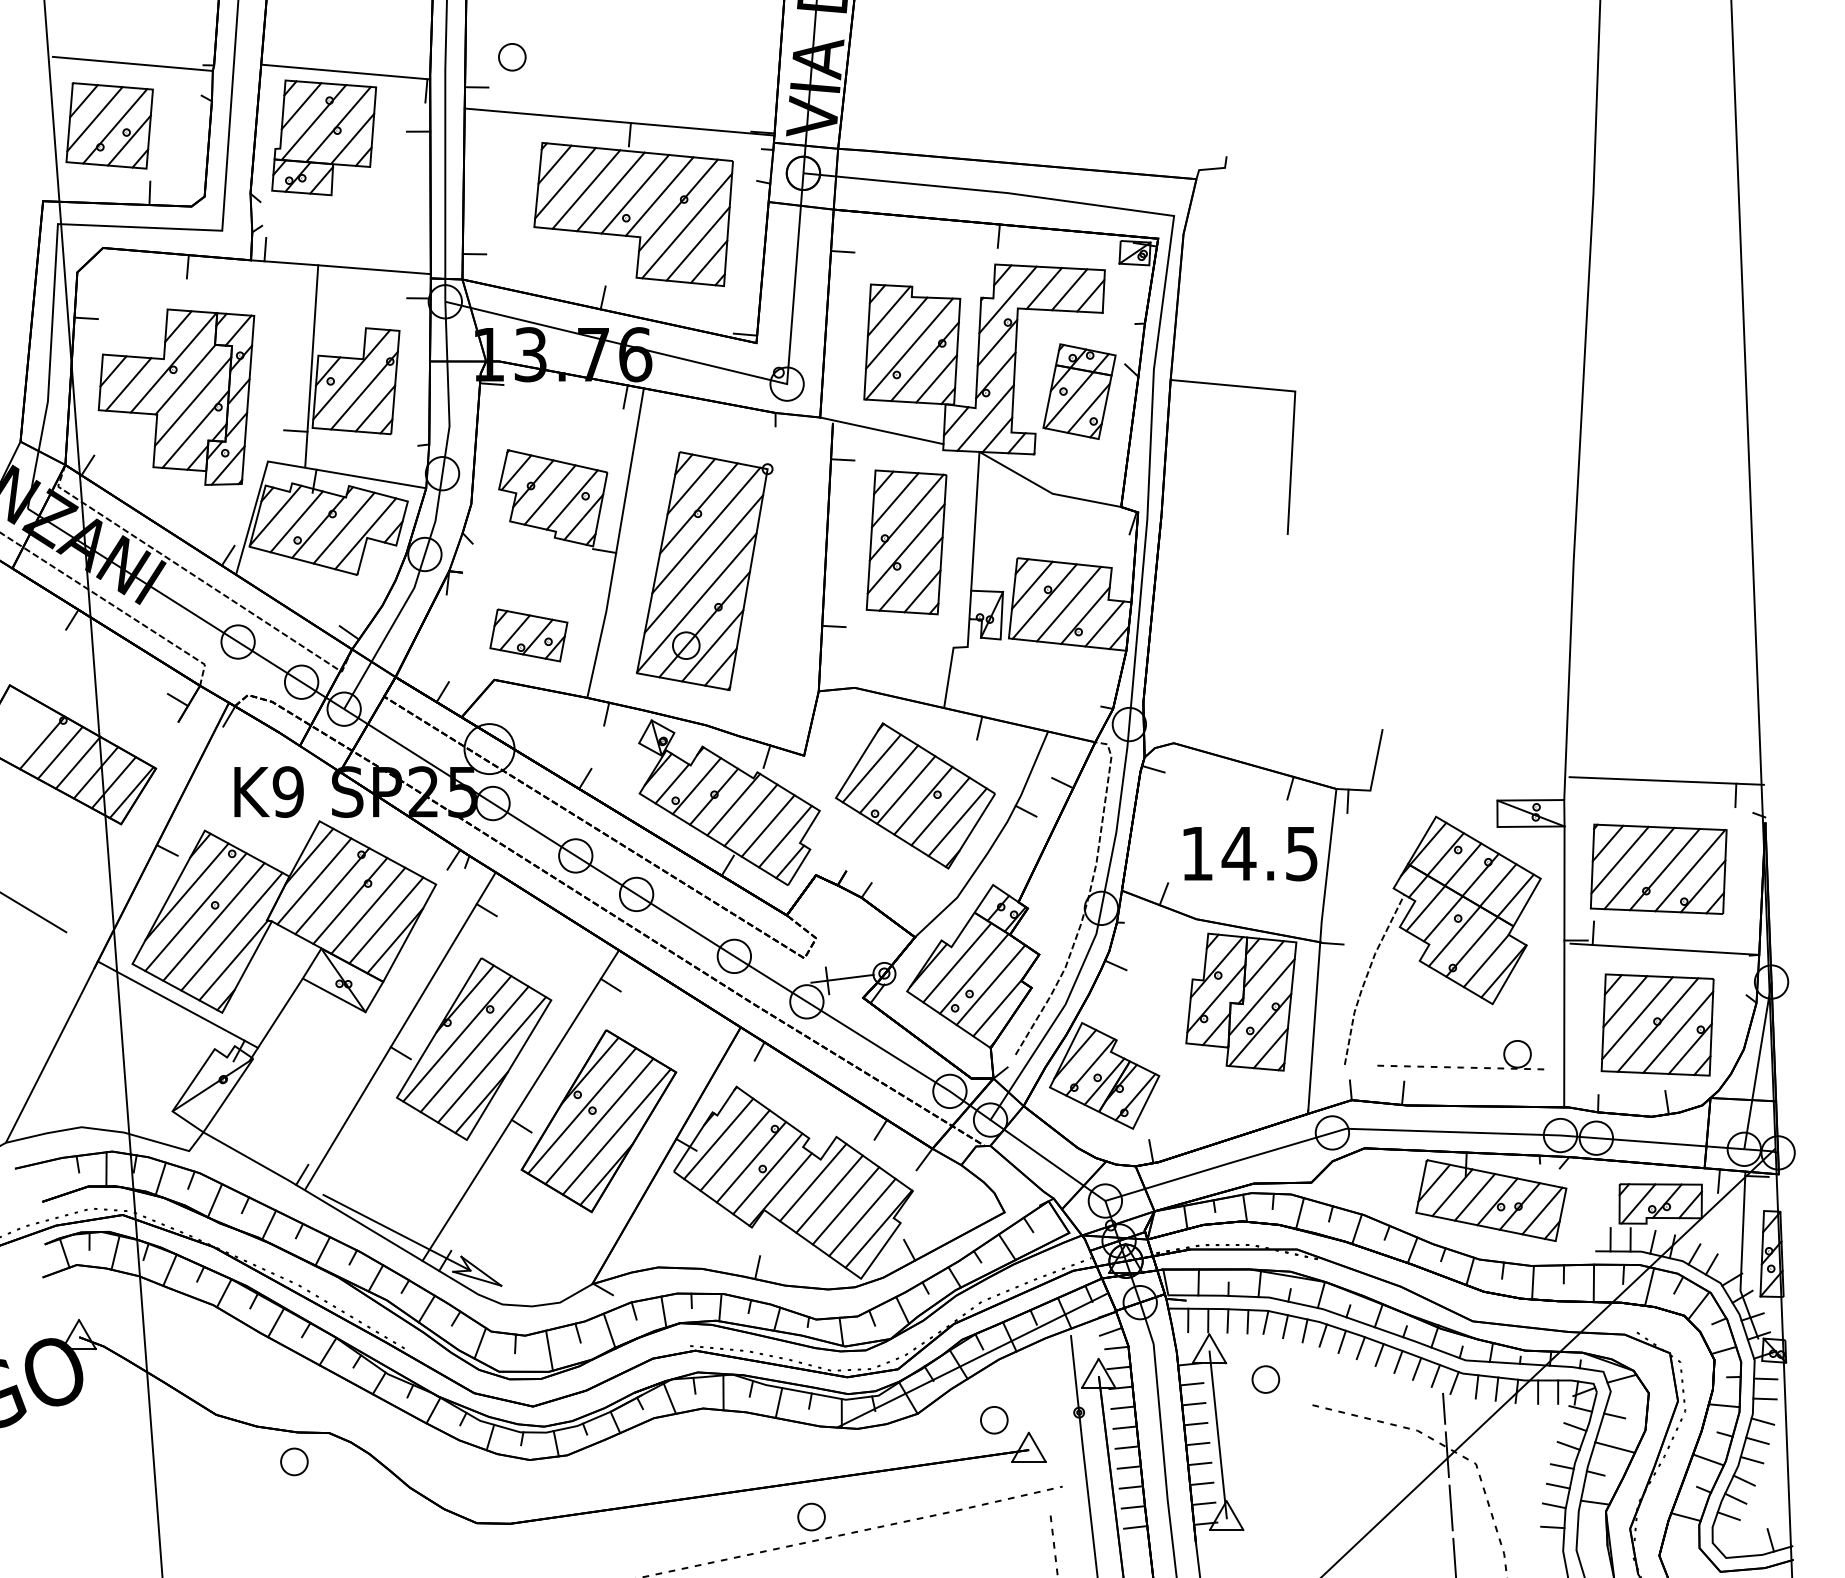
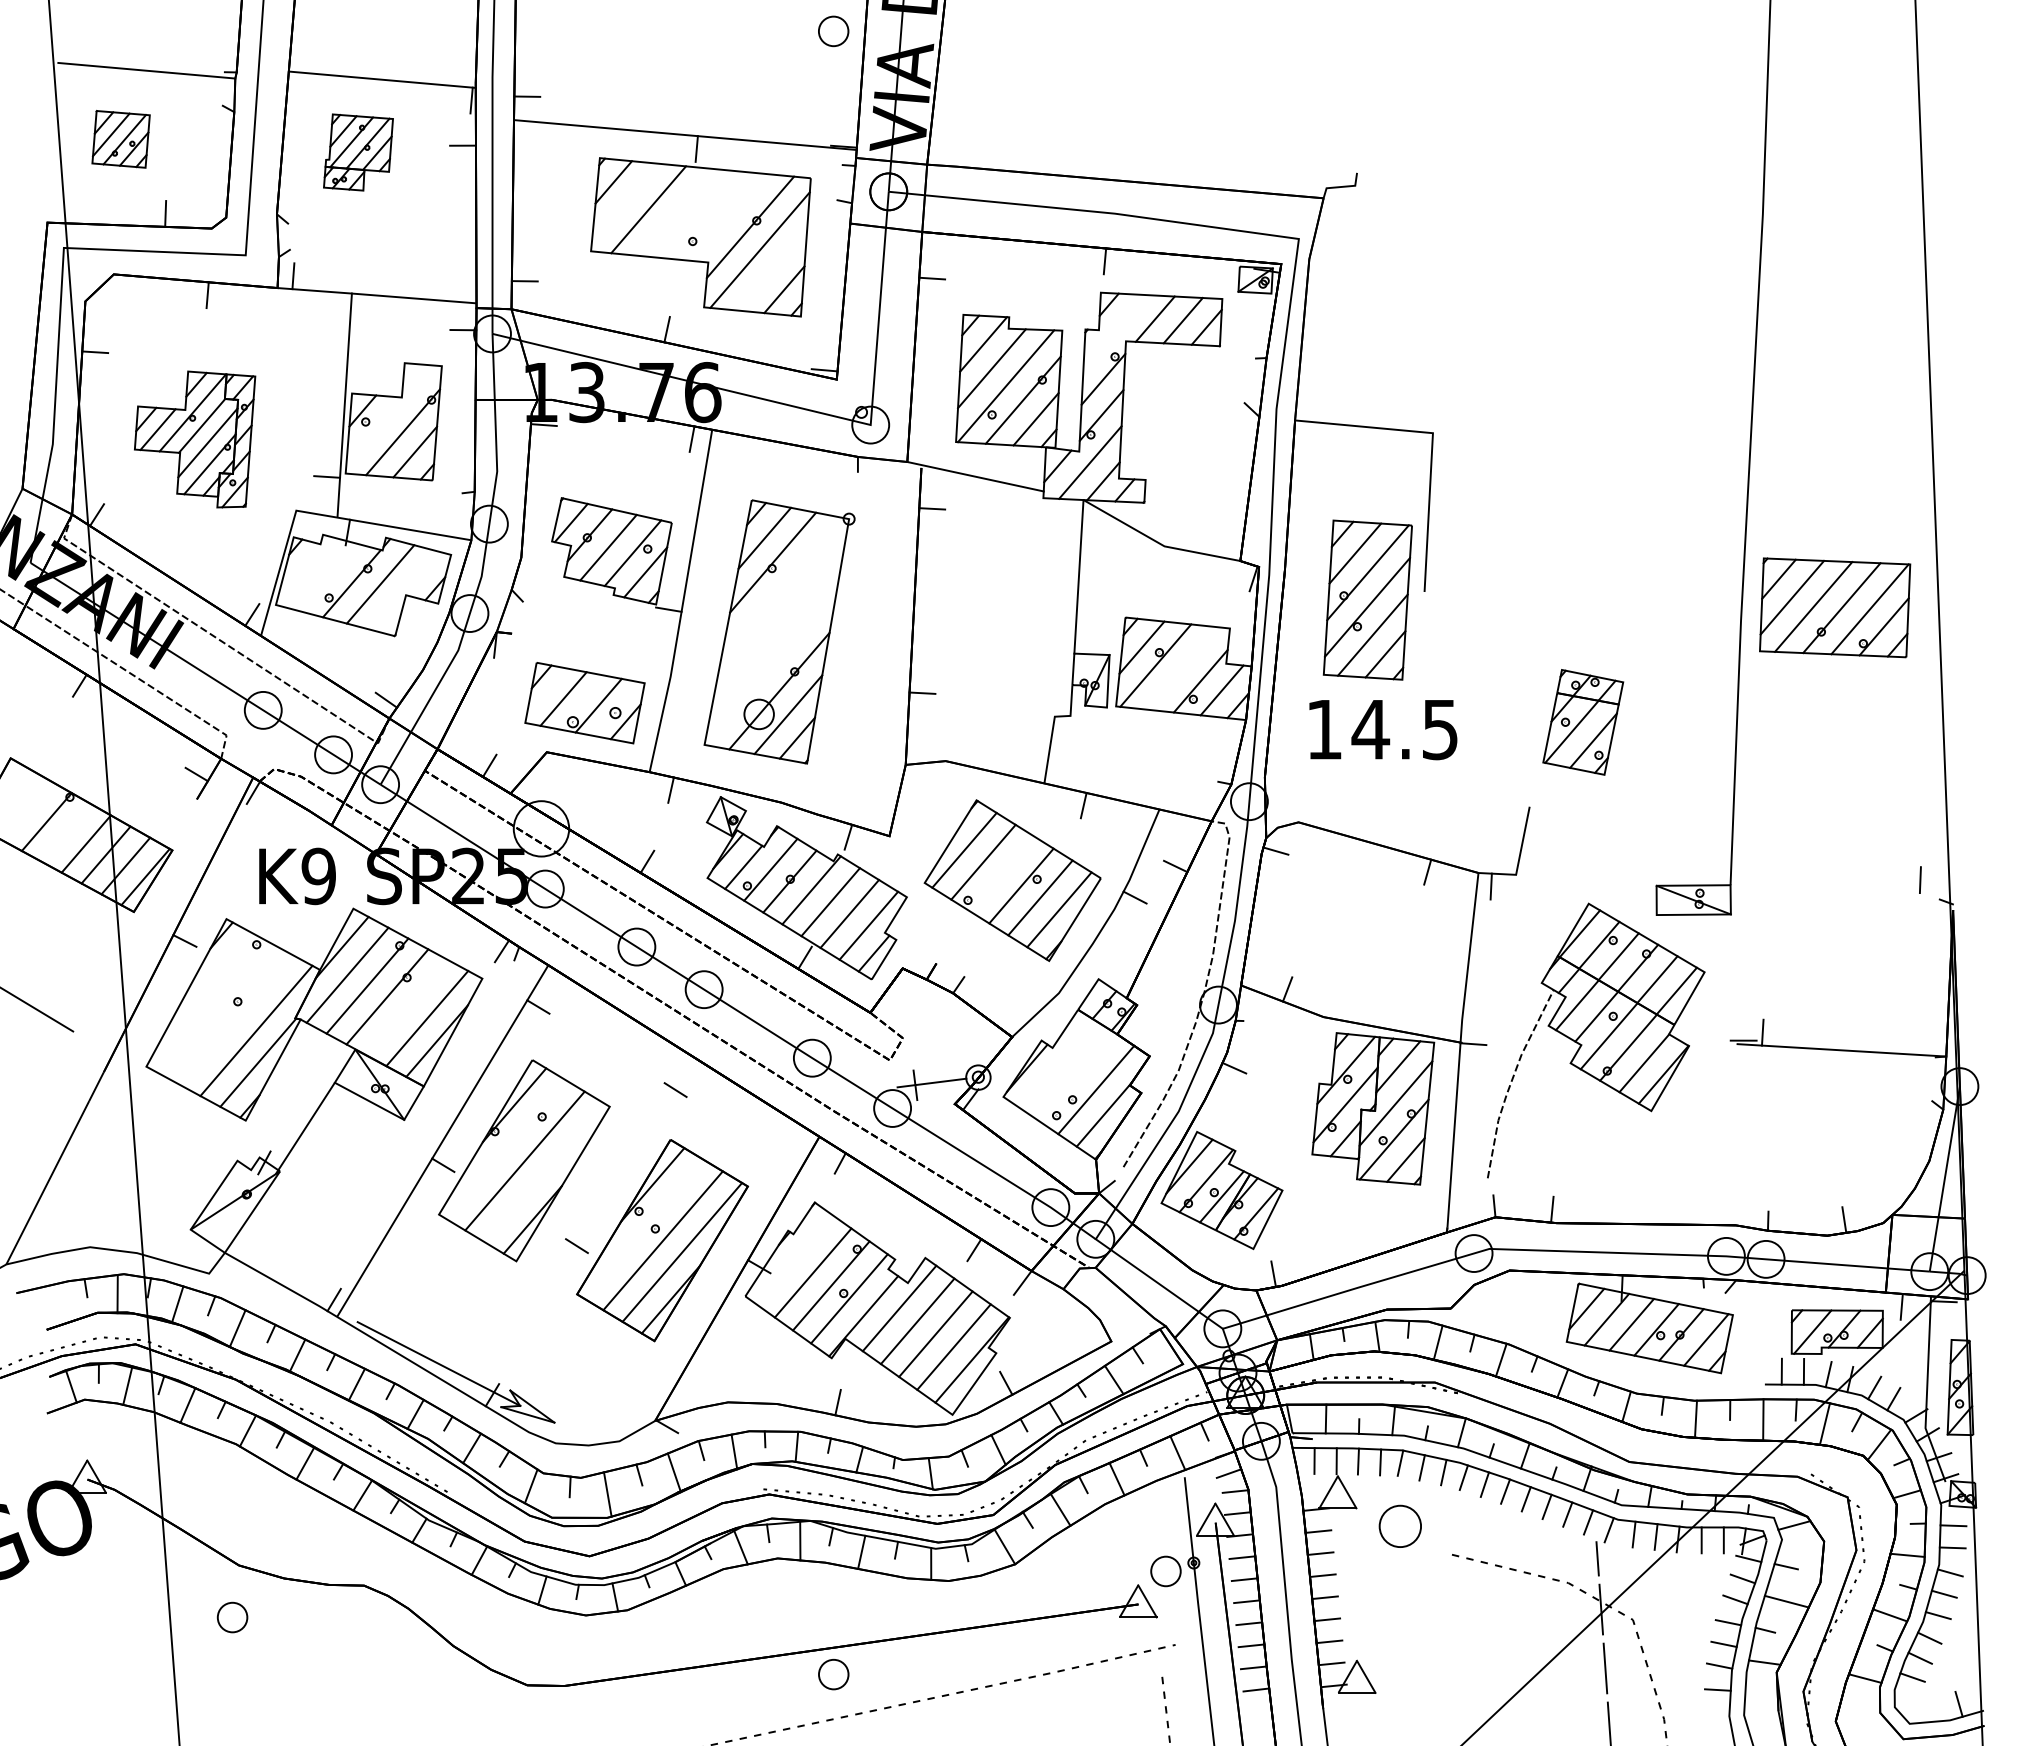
part: (512, 57) -> (833, 31), moved
part: (109, 126) -> (120, 139), size x0.6
part: (324, 137) -> (358, 152), size x0.6
line: (565, 183) -> (625, 202), removed
line: (610, 191) -> (675, 211), removed
line: (635, 193) -> (702, 214), removed
line: (659, 196) -> (729, 217), removed
line: (698, 243) -> (772, 269), removed
line: (1007, 299) -> (1114, 331), removed
line: (351, 374) -> (388, 414), removed
part: (1079, 391) -> (1583, 722), moved
part: (175, 397) -> (194, 439), size x0.7
line: (275, 515) -> (304, 570), removed
line: (297, 521) -> (328, 577), removed
line: (706, 530) -> (781, 586), removed
line: (365, 533) -> (404, 590), removed
part: (906, 541) -> (1367, 599), moved
line: (703, 564) -> (778, 624), removed
line: (696, 602) -> (770, 666), removed
line: (1068, 604) -> (1182, 668), removed
part: (528, 634) -> (584, 702), size x1.4
line: (60, 752) -> (66, 832), removed
line: (1666, 780) -> (1843, 863), removed
line: (906, 789) -> (1002, 873), removed
text: (1250, 854) -> (1383, 730), moved
part: (1659, 868) -> (1835, 607), moved
line: (186, 891) -> (206, 986), removed
line: (368, 910) -> (407, 1007), removed
line: (195, 912) -> (216, 1009), removed
line: (213, 922) -> (236, 1020), removed
line: (956, 962) -> (1058, 1065), removed
line: (1564, 966) -> (1730, 1069), removed
line: (974, 973) -> (1077, 1077), removed
line: (177, 1004) -> (196, 1111), removed
part: (1657, 1025) -> (1833, 1134), removed
line: (457, 1038) -> (505, 1149), removed
line: (491, 1059) -> (543, 1172), removed
part: (1460, 1066) -> (1615, 1180), removed
line: (520, 1105) -> (575, 1223), removed
line: (581, 1110) -> (643, 1228), removed
line: (718, 1138) -> (794, 1259), removed
line: (973, 1359) -> (1076, 1504), removed
part: (1265, 1379) -> (1400, 1526), size x1.4
part: (993, 1420) -> (1165, 1571), moved
line: (1218, 1434) -> (1347, 1587), removed
part: (294, 1461) -> (232, 1617), moved
part: (811, 1517) -> (833, 1674), moved

